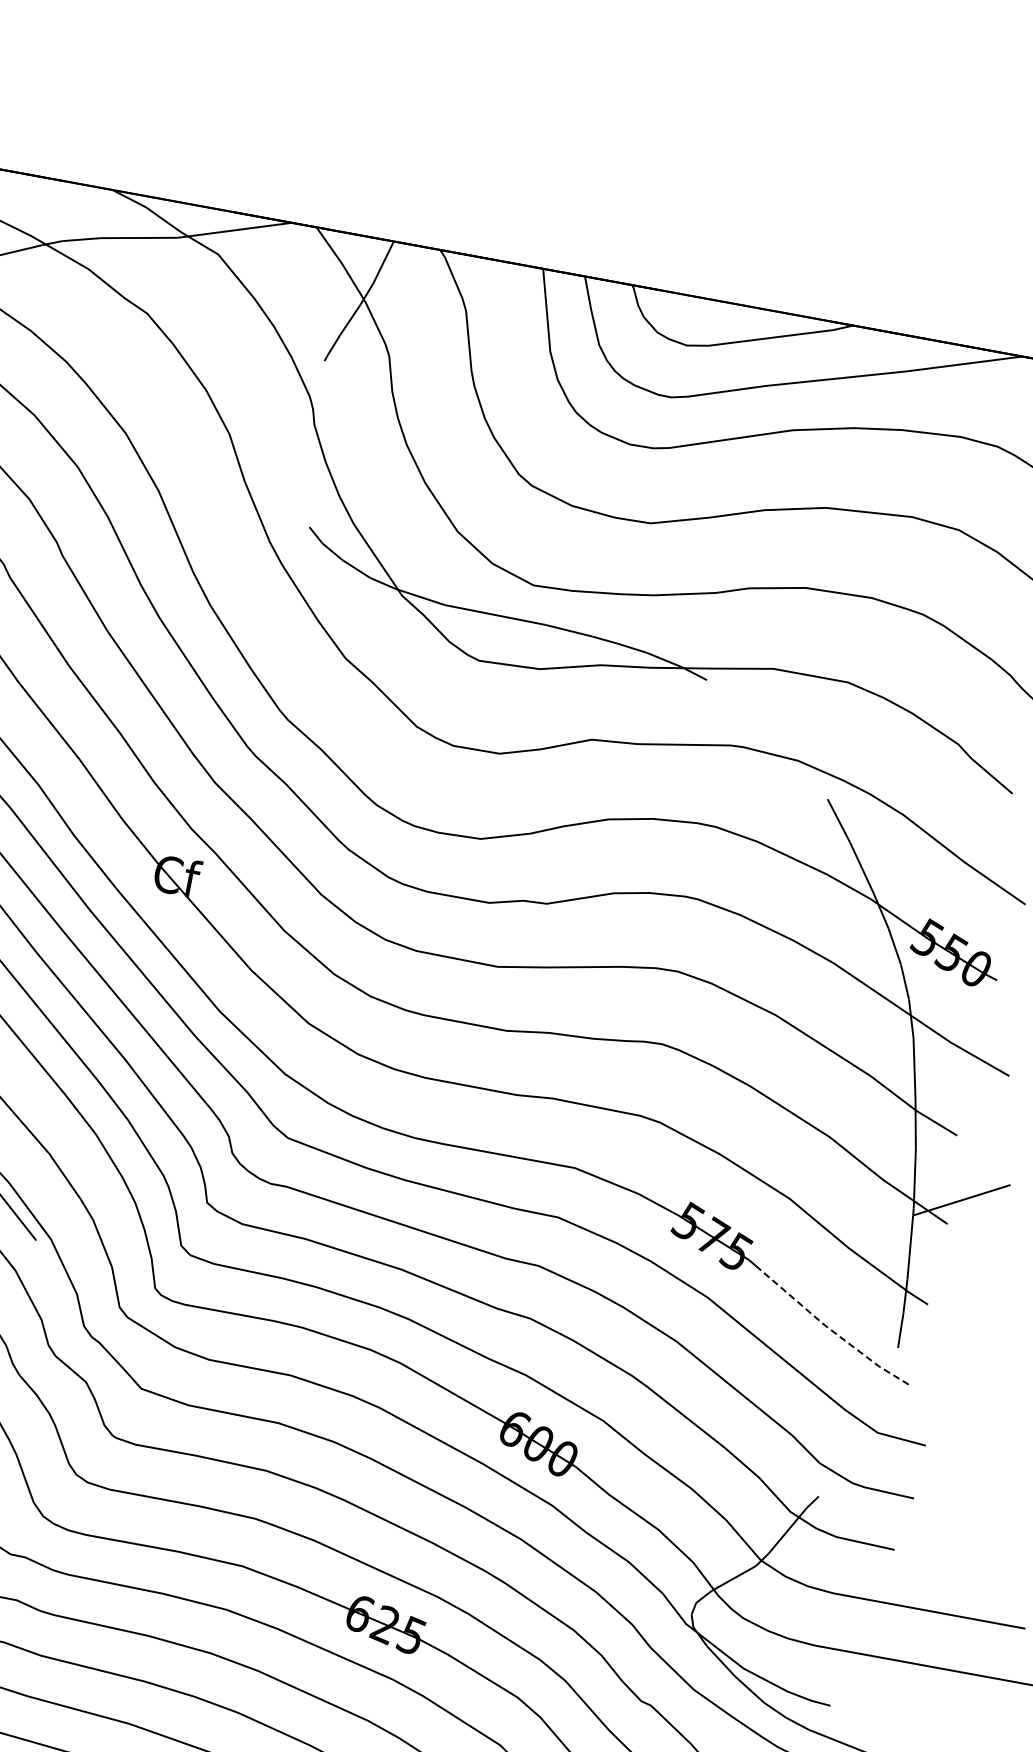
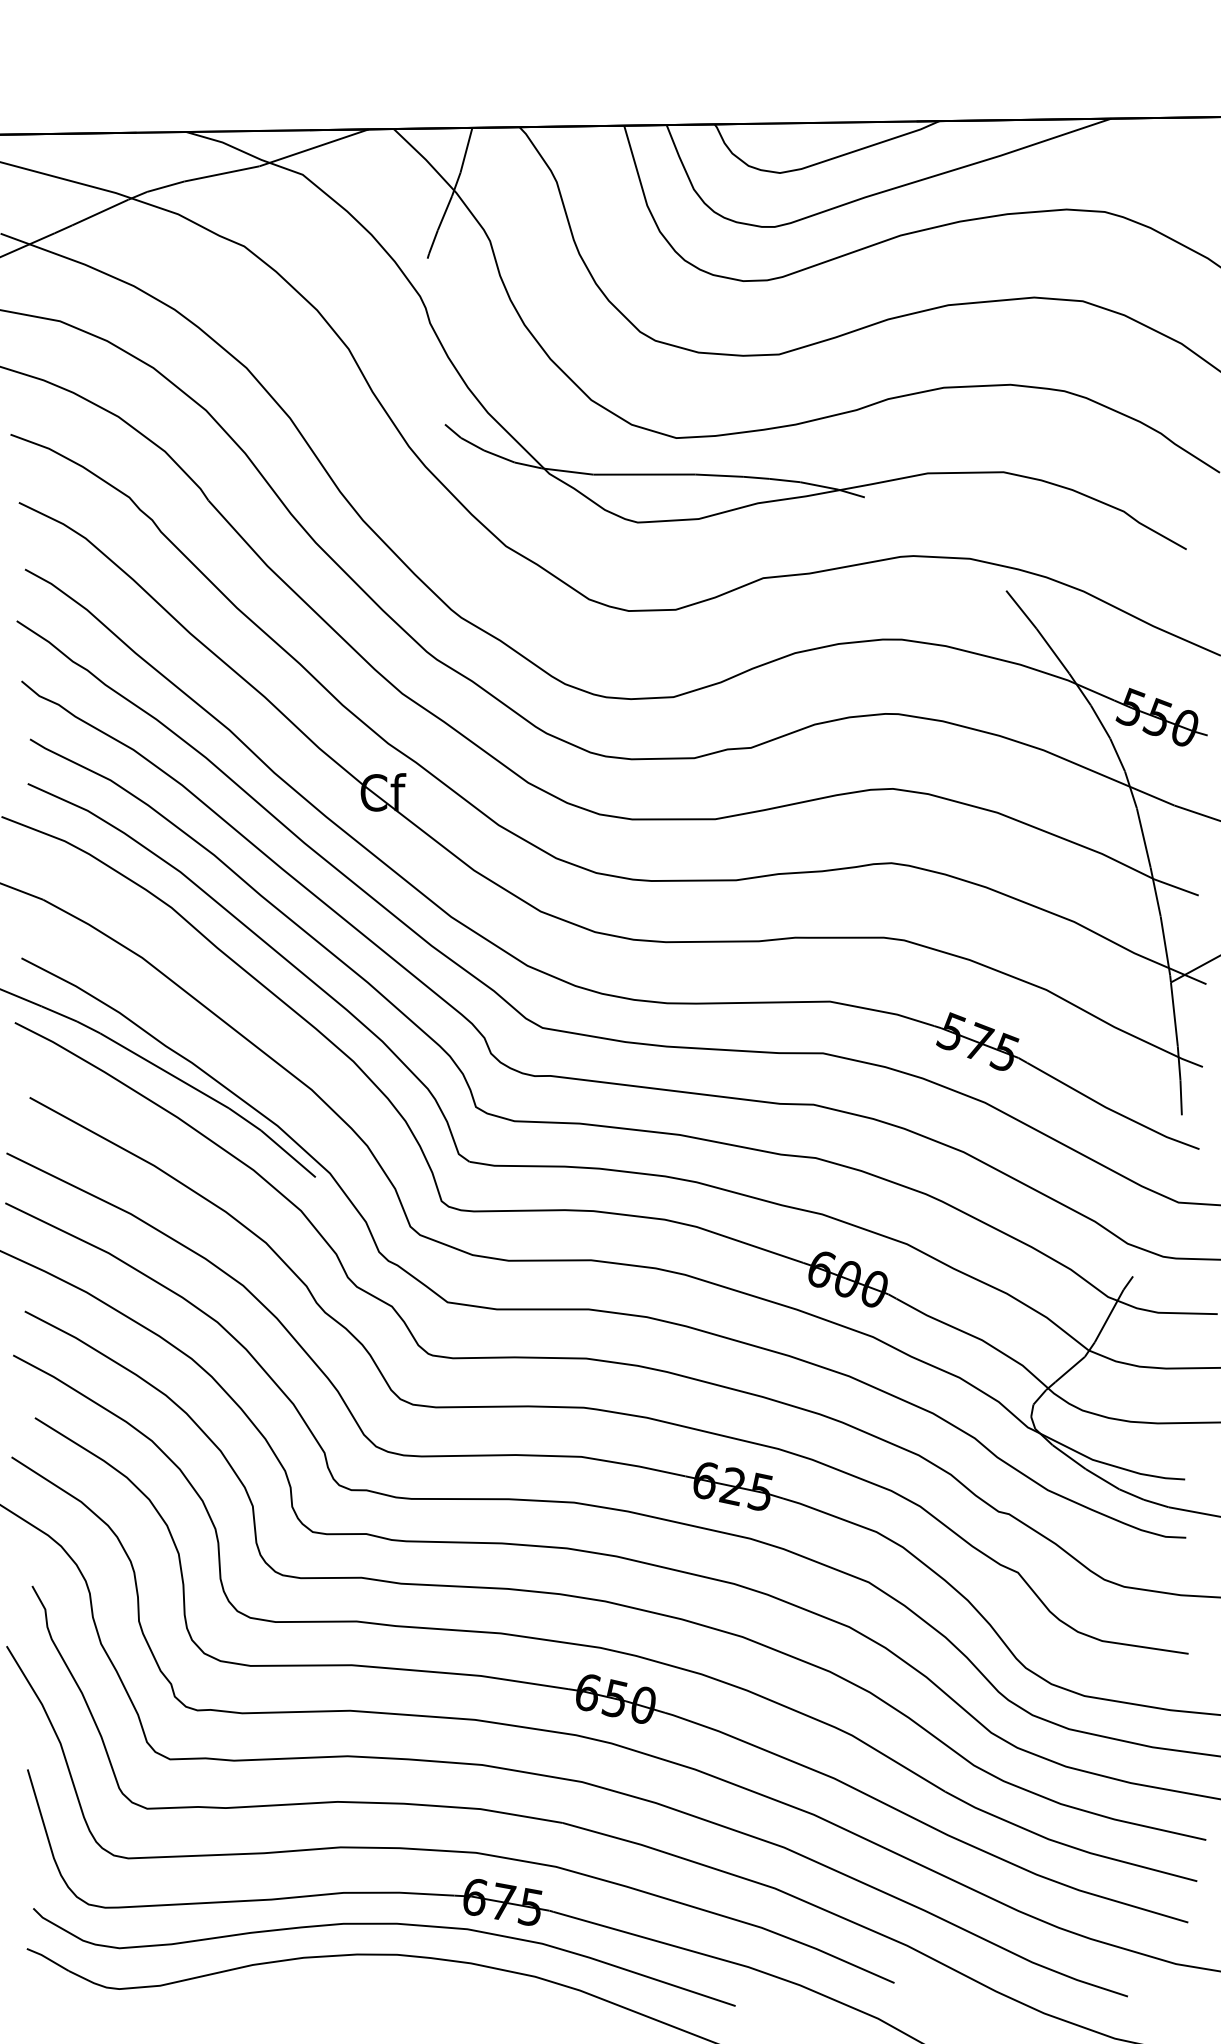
line: (829, 1329) -> (1111, 1110), dashed -> solid

